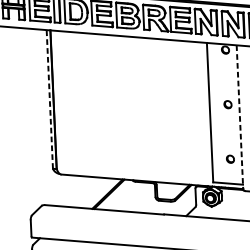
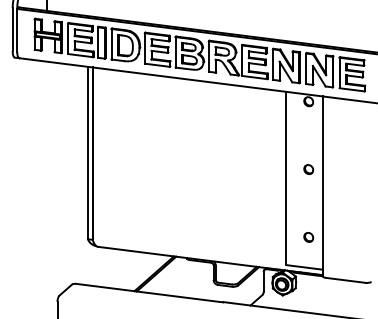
line: (49, 99) -> (87, 152), dashed -> solid
line: (239, 117) -> (322, 186), dashed -> solid

